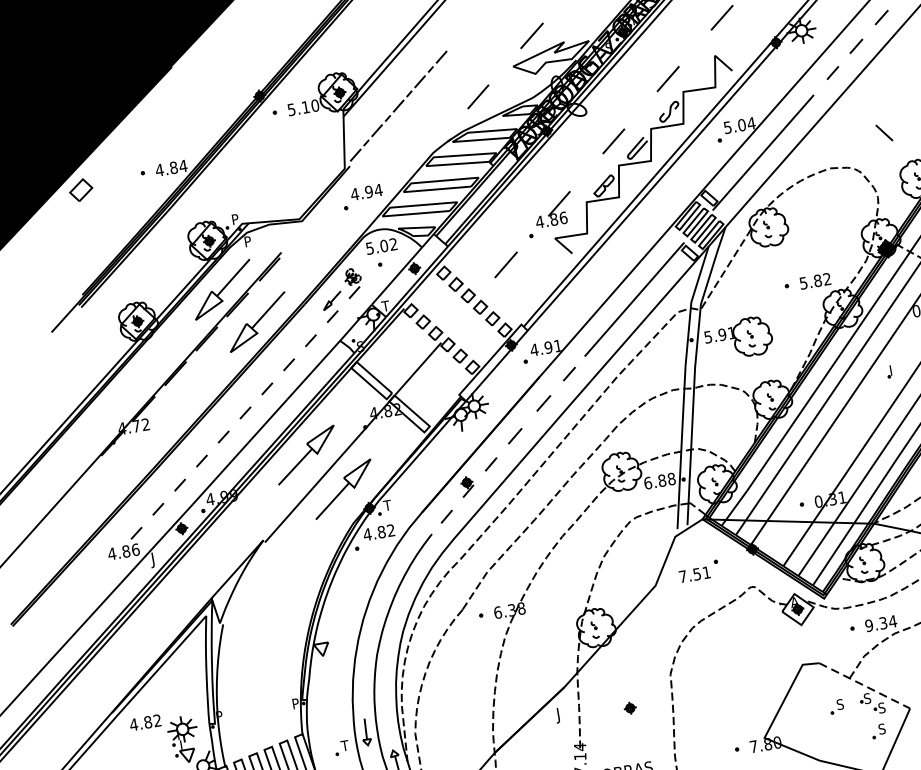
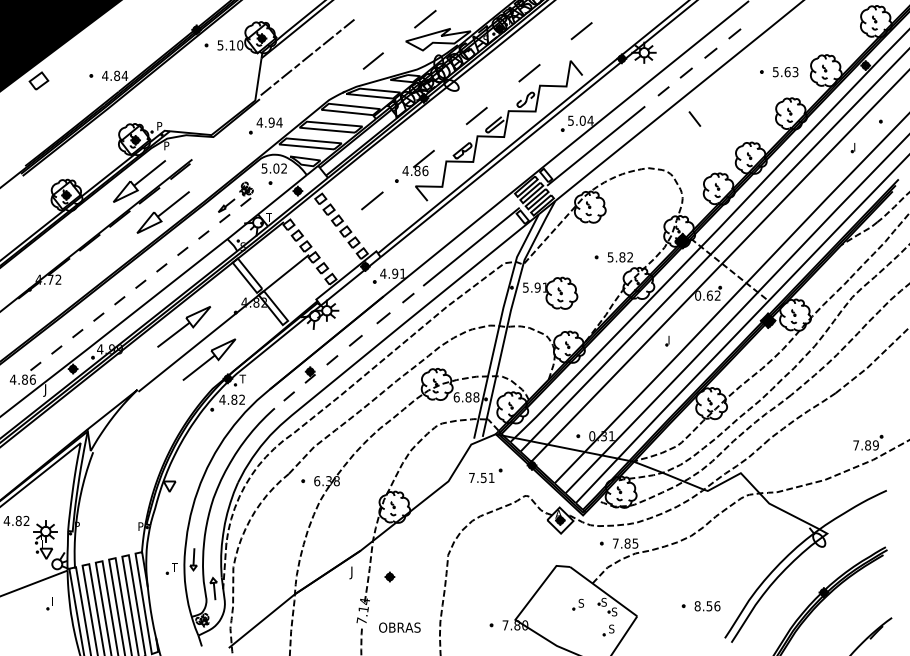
line: (883, 132) -> (694, 118), moved
text: (880, 623) -> (625, 543), 9.34 -> 7.85
line: (864, 685) -> (603, 591), dashed -> solid
part: (629, 707) -> (389, 576), moved

